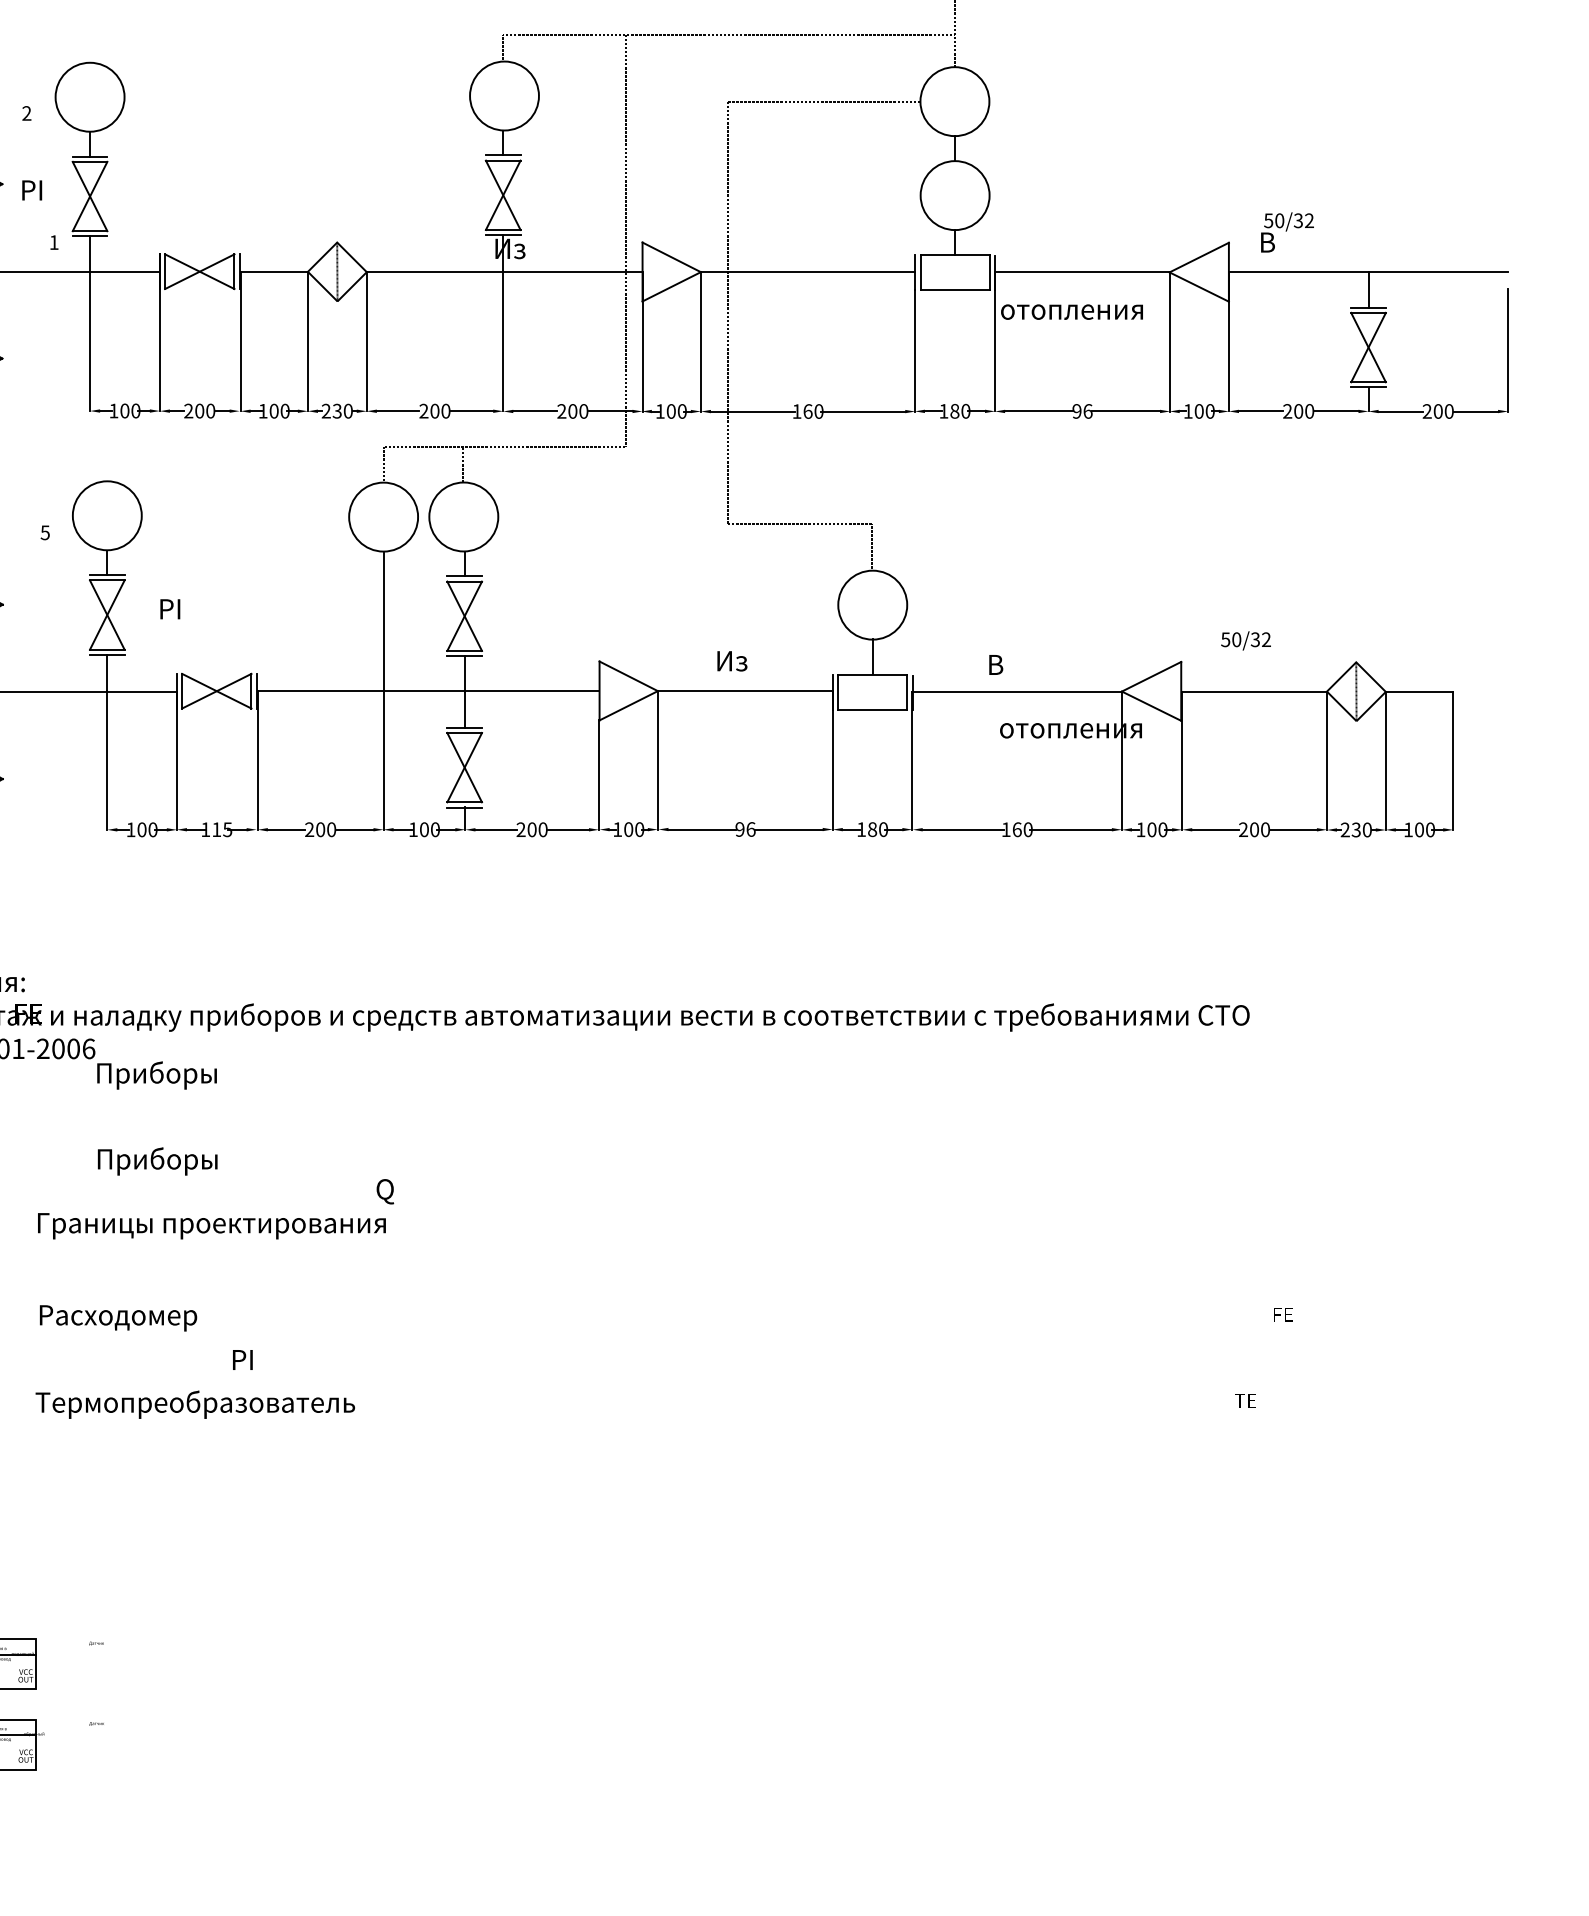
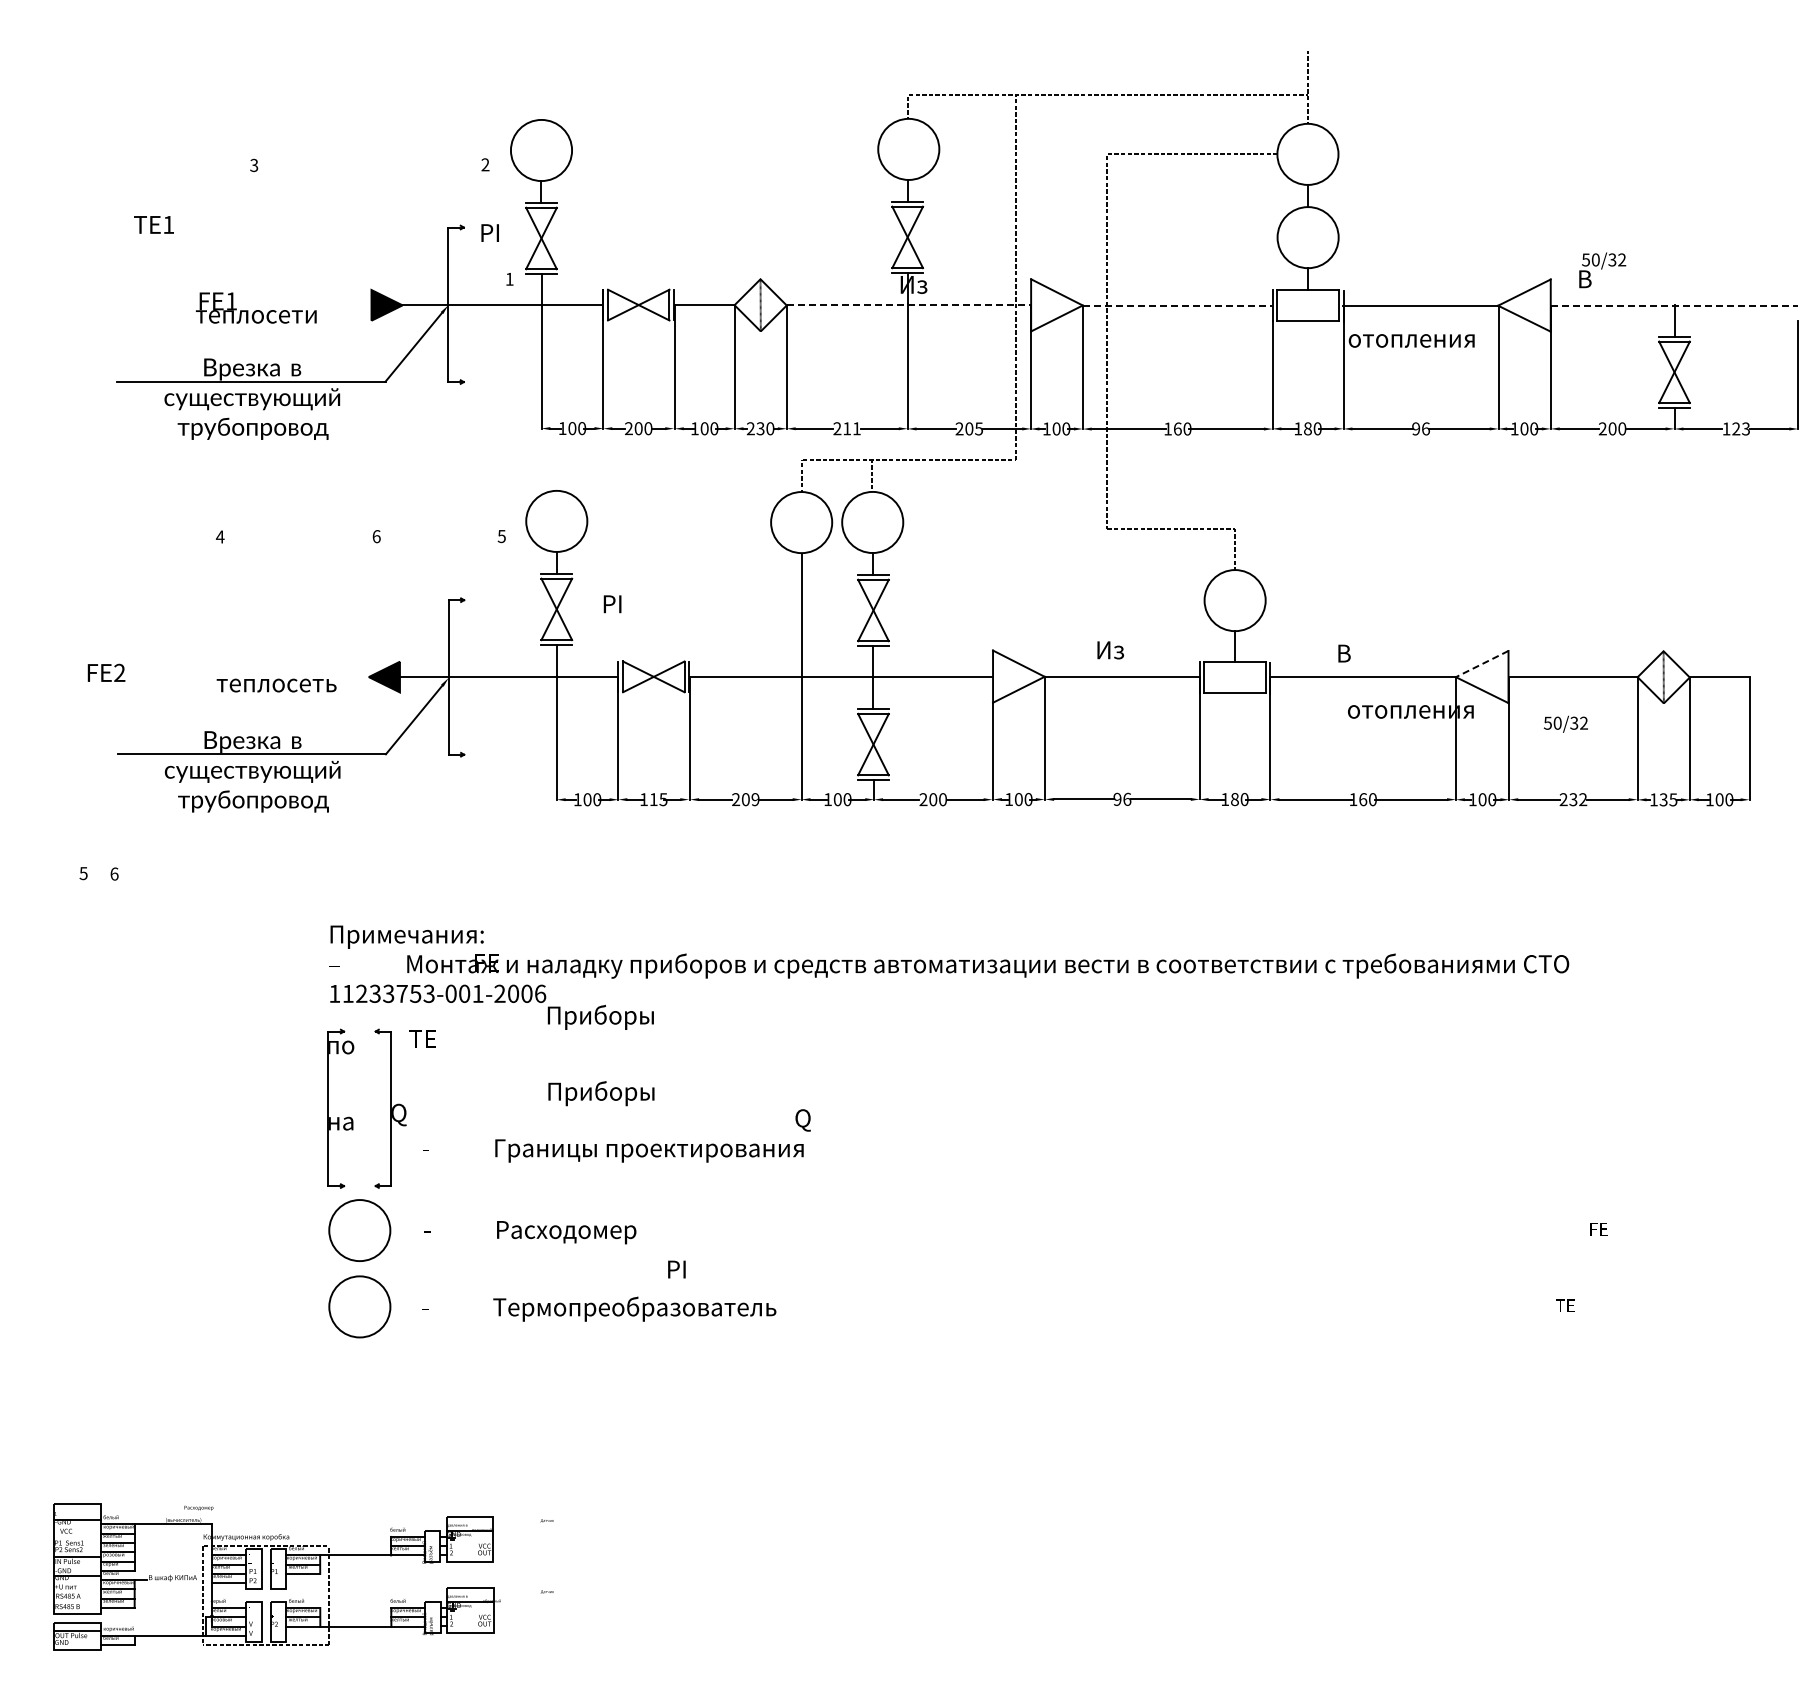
line: (504, 272) -> (908, 305), solid -> dashed
line: (807, 272) -> (1177, 305), solid -> dashed
line: (1368, 272) -> (1674, 305), solid -> dashed
text: (439, 410) -> (851, 428), 200 -> 211
text: (584, 410) -> (979, 428), 200 -> 205
text: (1437, 410) -> (1735, 428), 200 -> 123
text: (1245, 640) -> (1565, 723), moved
line: (1150, 677) -> (1481, 664), solid -> dashed
text: (331, 829) -> (755, 799), 200 -> 209
text: (1260, 829) -> (1578, 799), 200 -> 232
text: (1356, 829) -> (1663, 799), 230 -> 135

